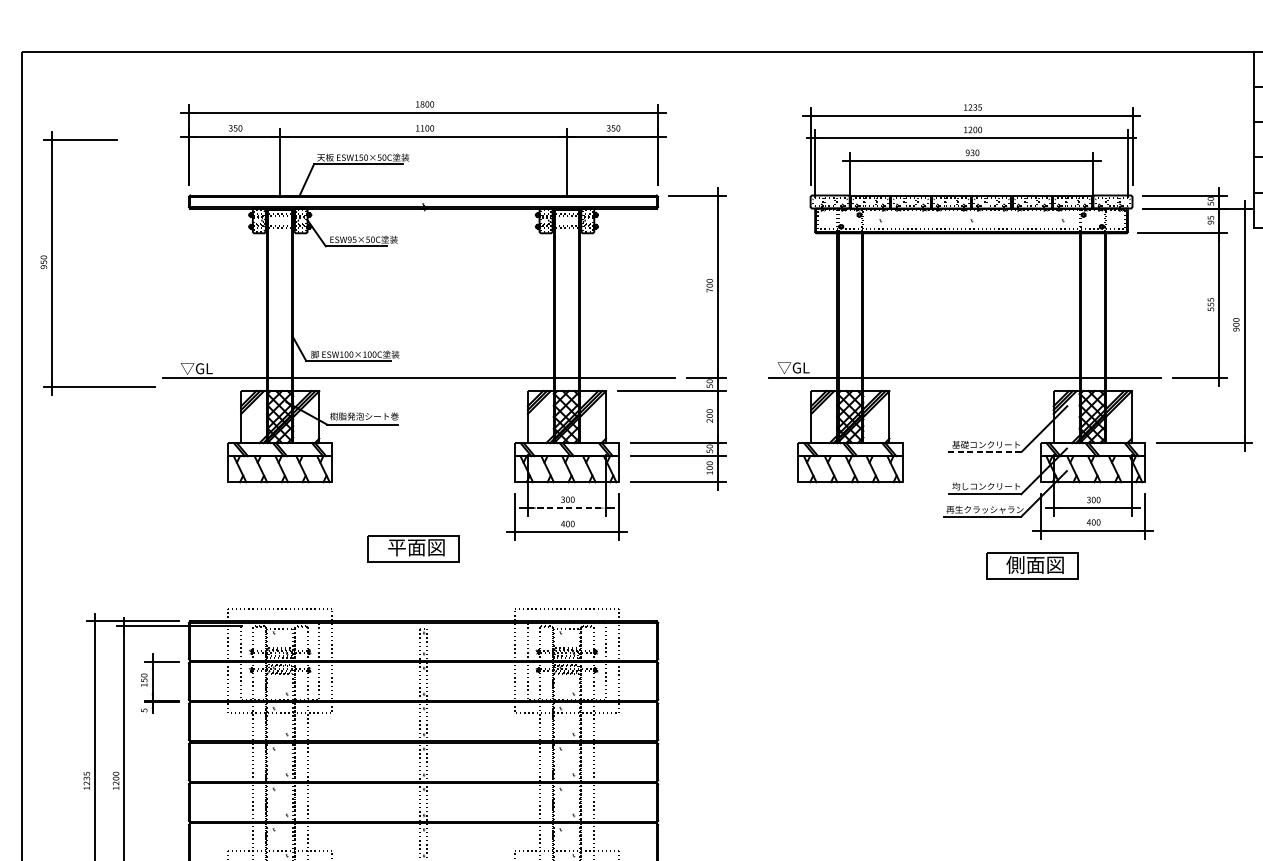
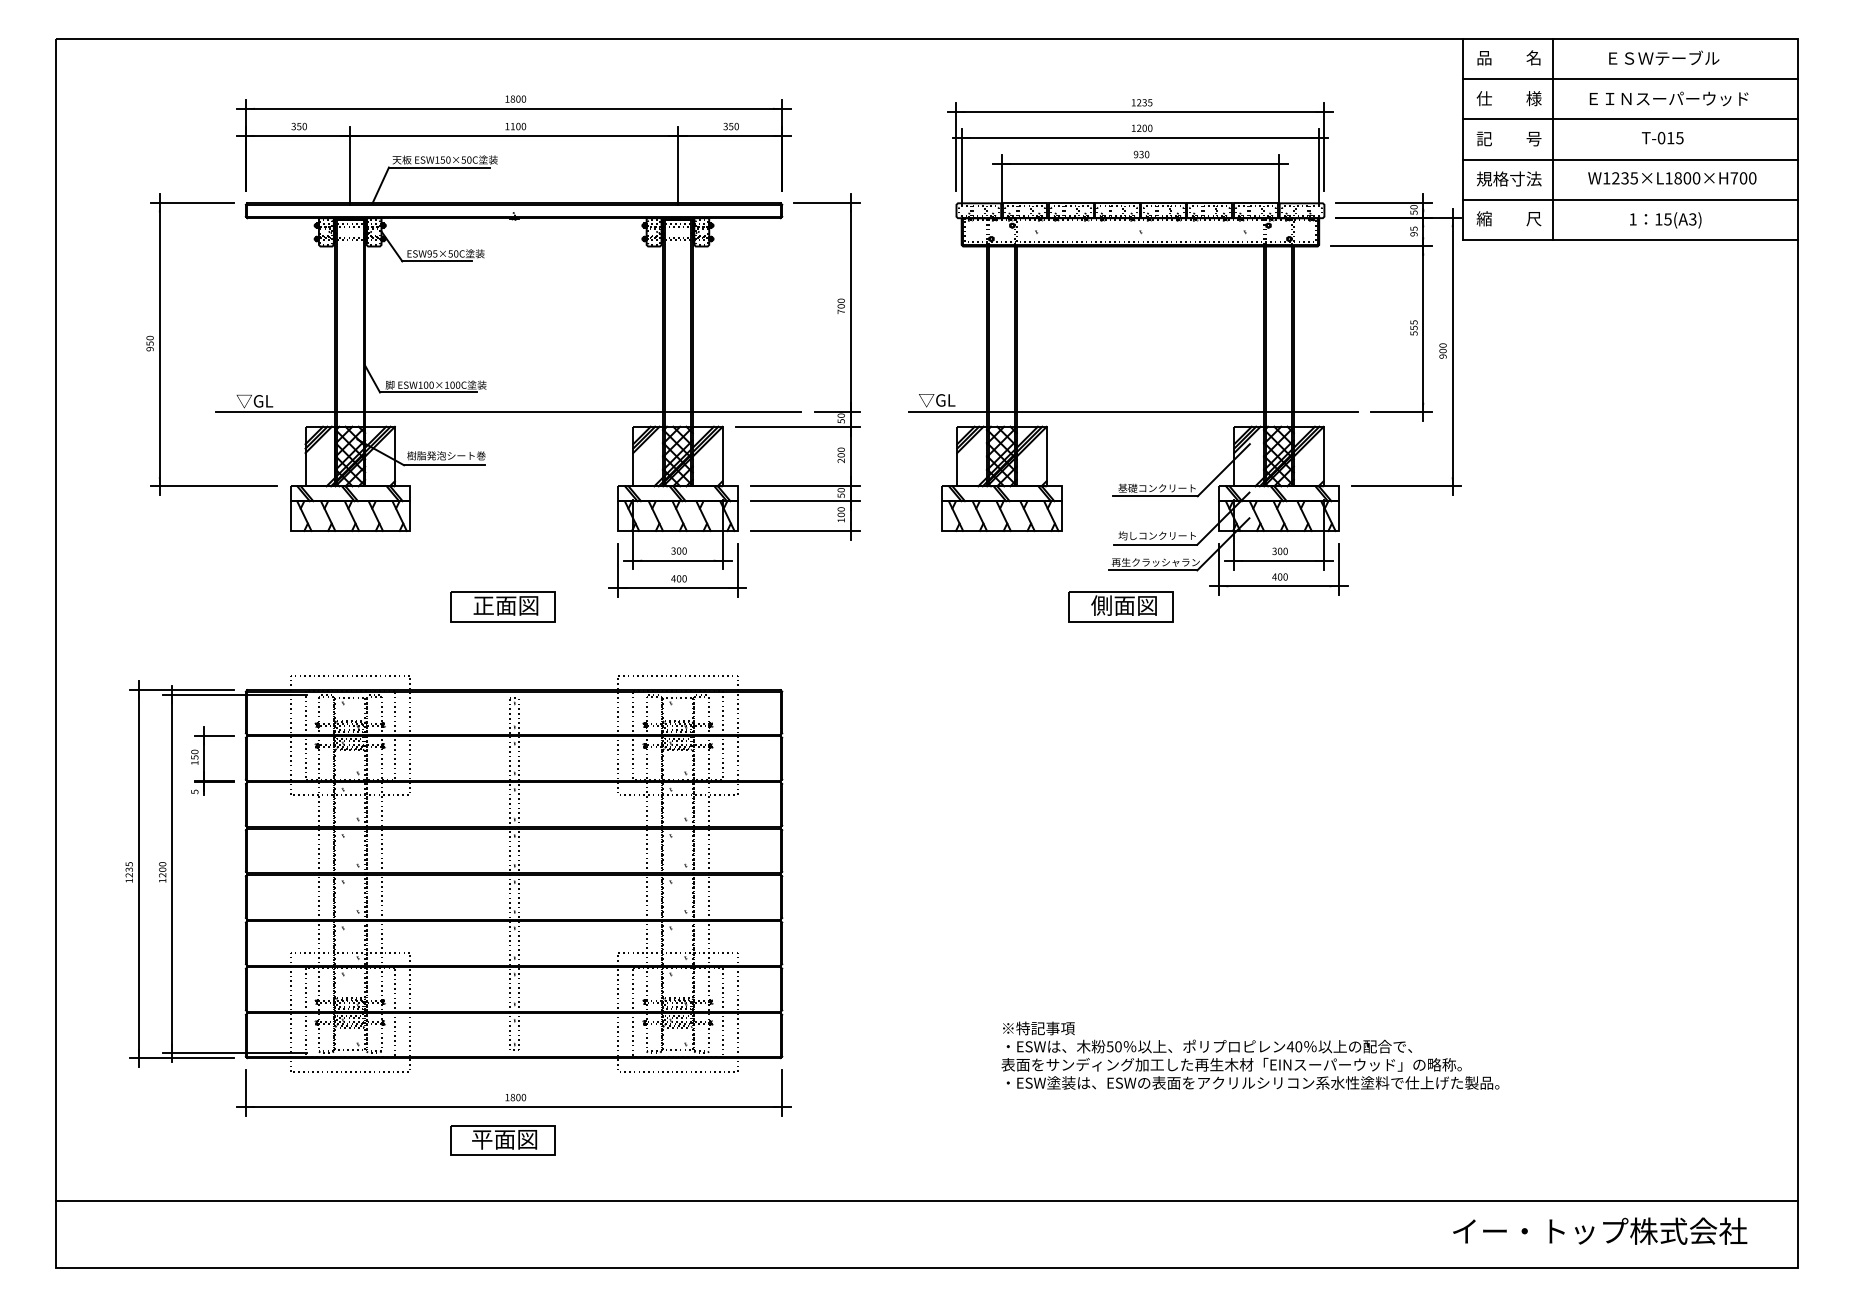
part: (52, 263) -> (160, 344), moved
line: (985, 452) -> (1156, 496), dashed -> solid
line: (566, 508) -> (677, 560), dashed -> solid
text: (396, 547) -> (483, 605), 平面図 -> 正面図
part: (1031, 565) -> (1120, 606), moved

